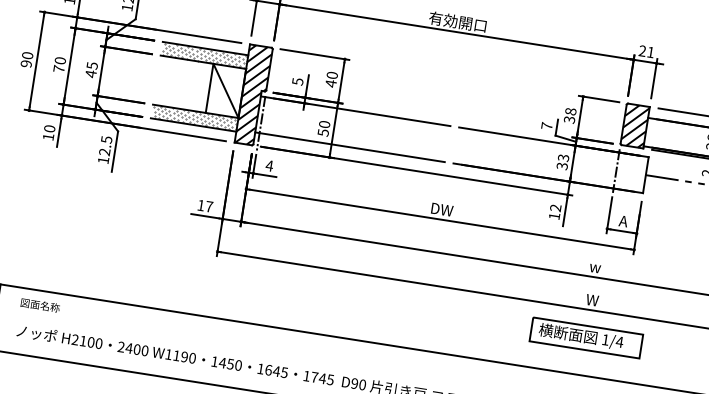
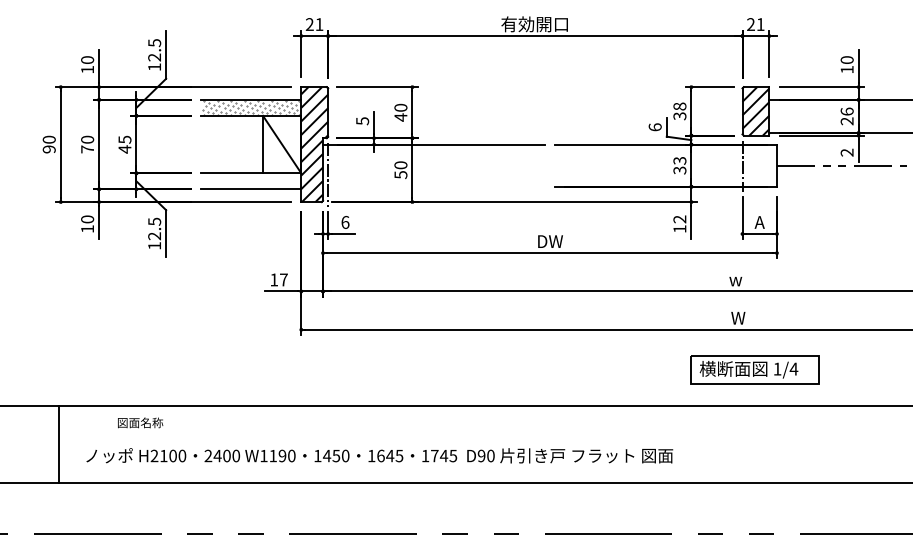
hatch: (194, 117) -> (251, 180), removed
text: (546, 126) -> (654, 127), 7 -> 6
line: (349, 146) -> (433, 186), removed
text: (269, 165) -> (345, 221), 4 -> 6
text: (40, 305) -> (140, 422), moved
part: (585, 337) -> (754, 369), moved

